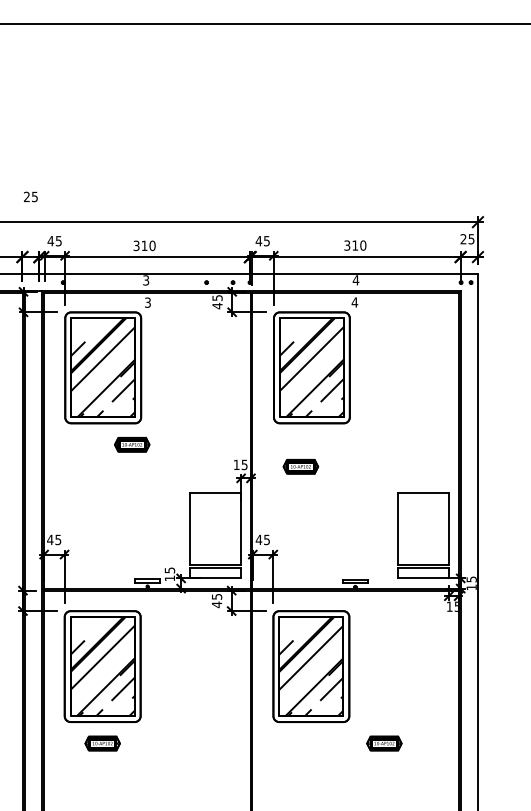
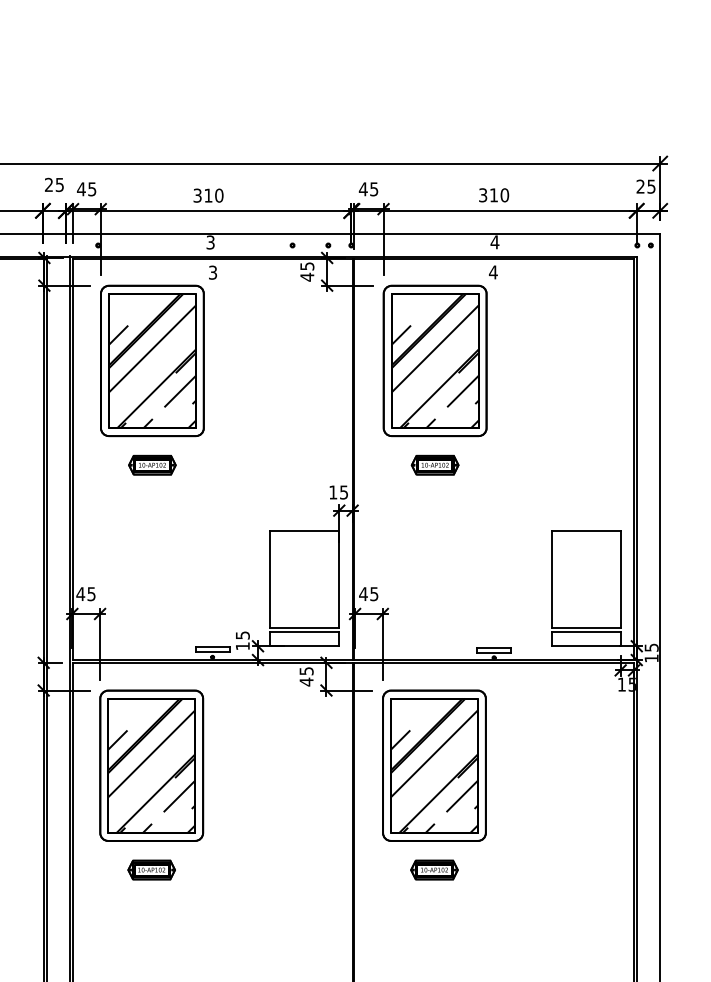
text: (30, 196) -> (53, 184), moved
part: (132, 444) -> (152, 464), moved
part: (300, 466) -> (434, 464), moved
part: (384, 743) -> (434, 869), moved

